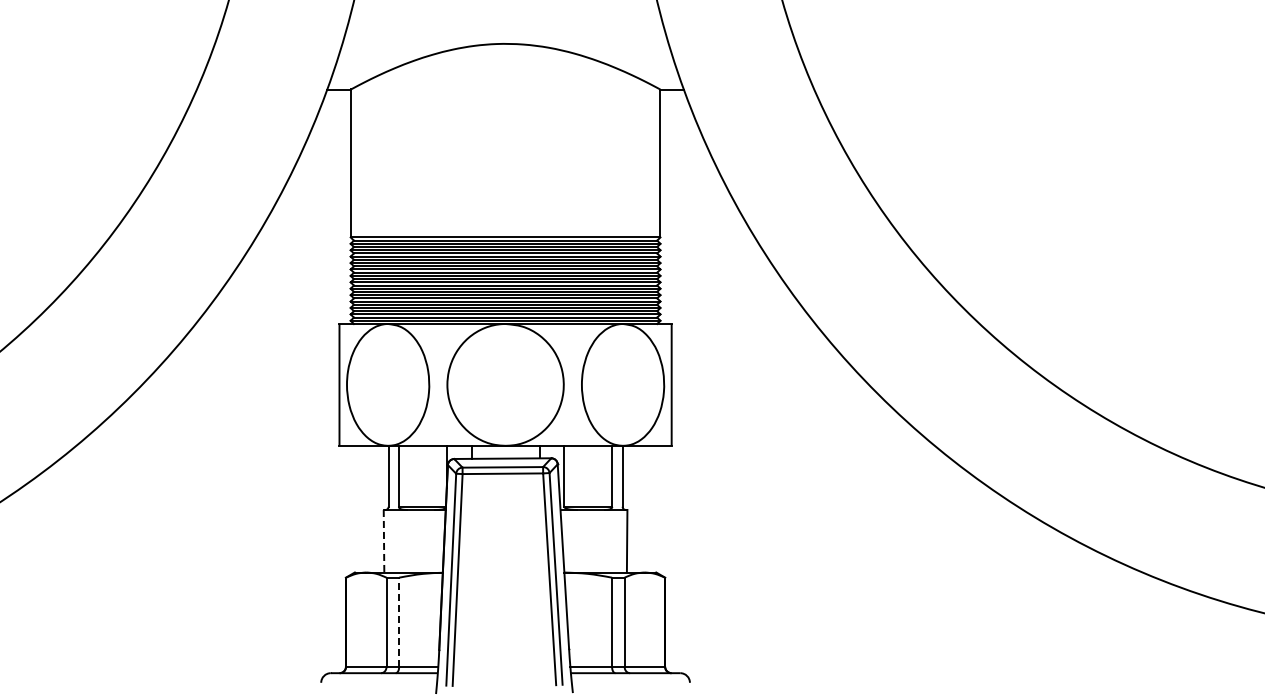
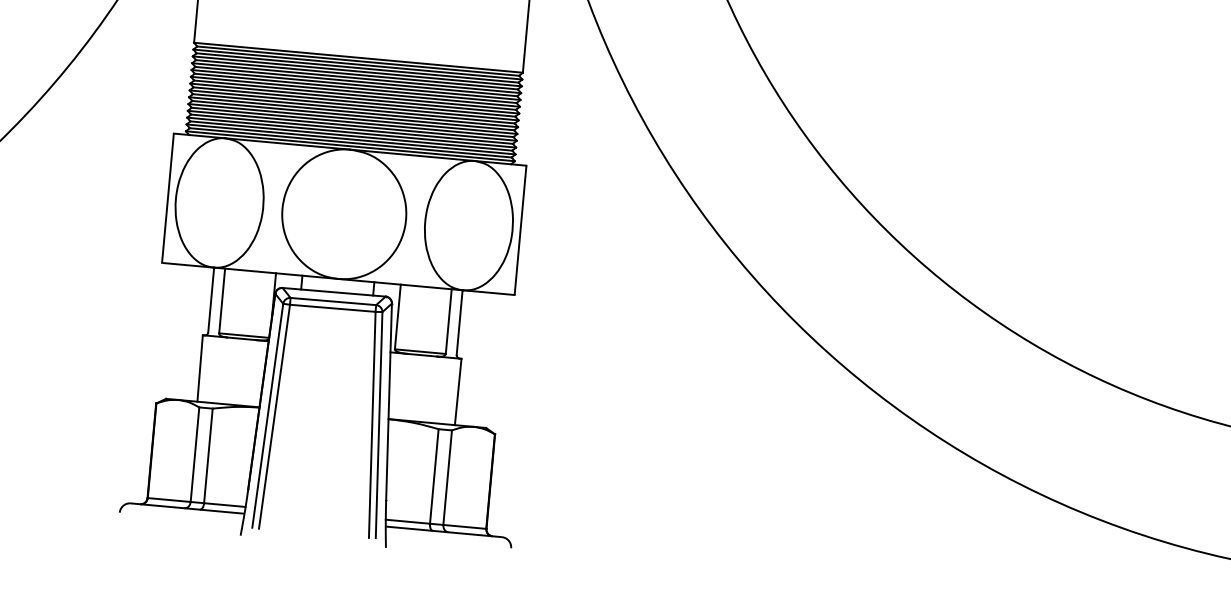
line: (384, 541) -> (200, 368), dashed -> solid
line: (399, 622) -> (208, 456), dashed -> solid

